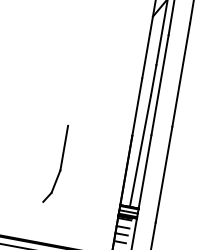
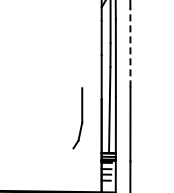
line: (181, 75) -> (130, 47), solid -> dashed
part: (55, 164) -> (77, 118), moved

